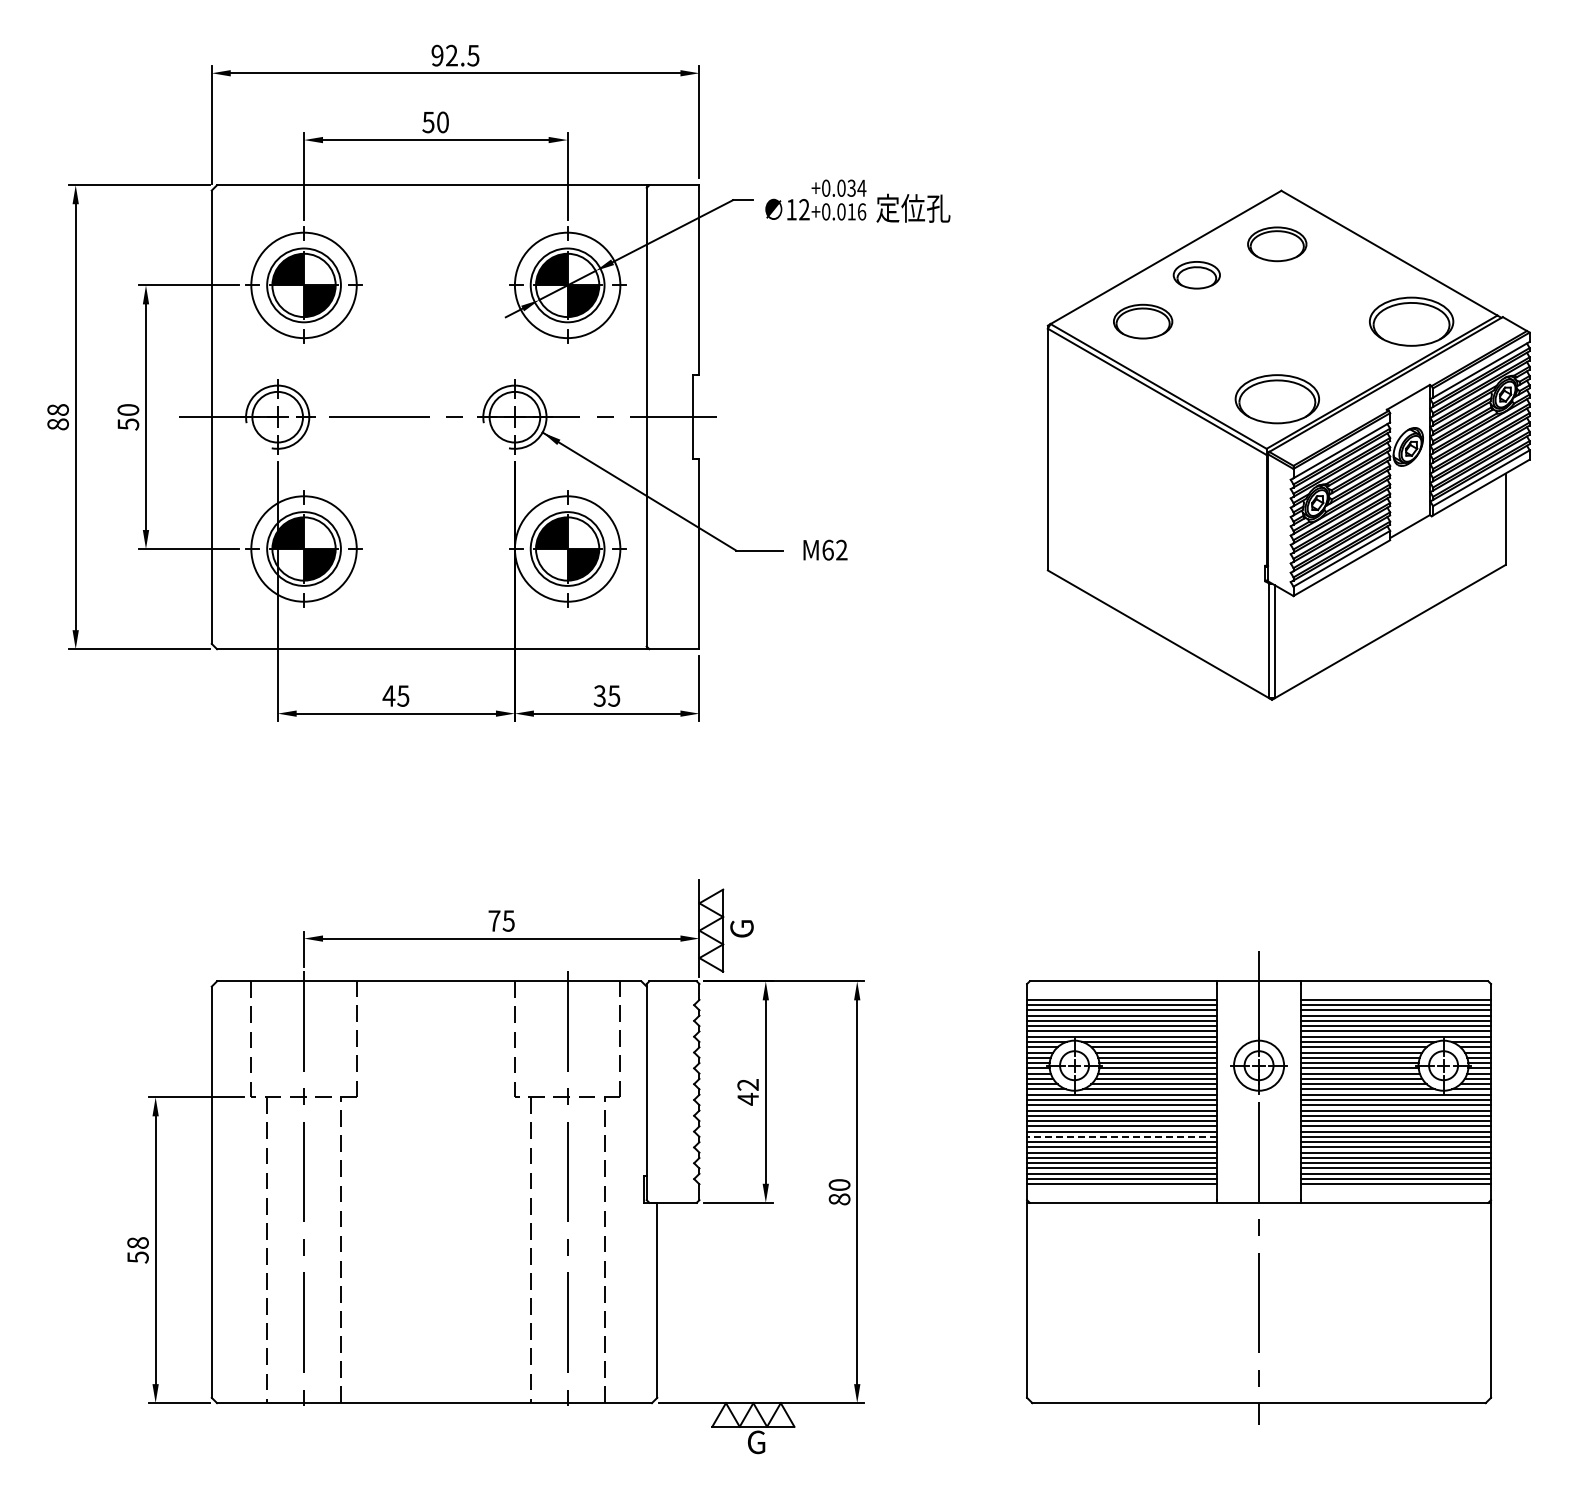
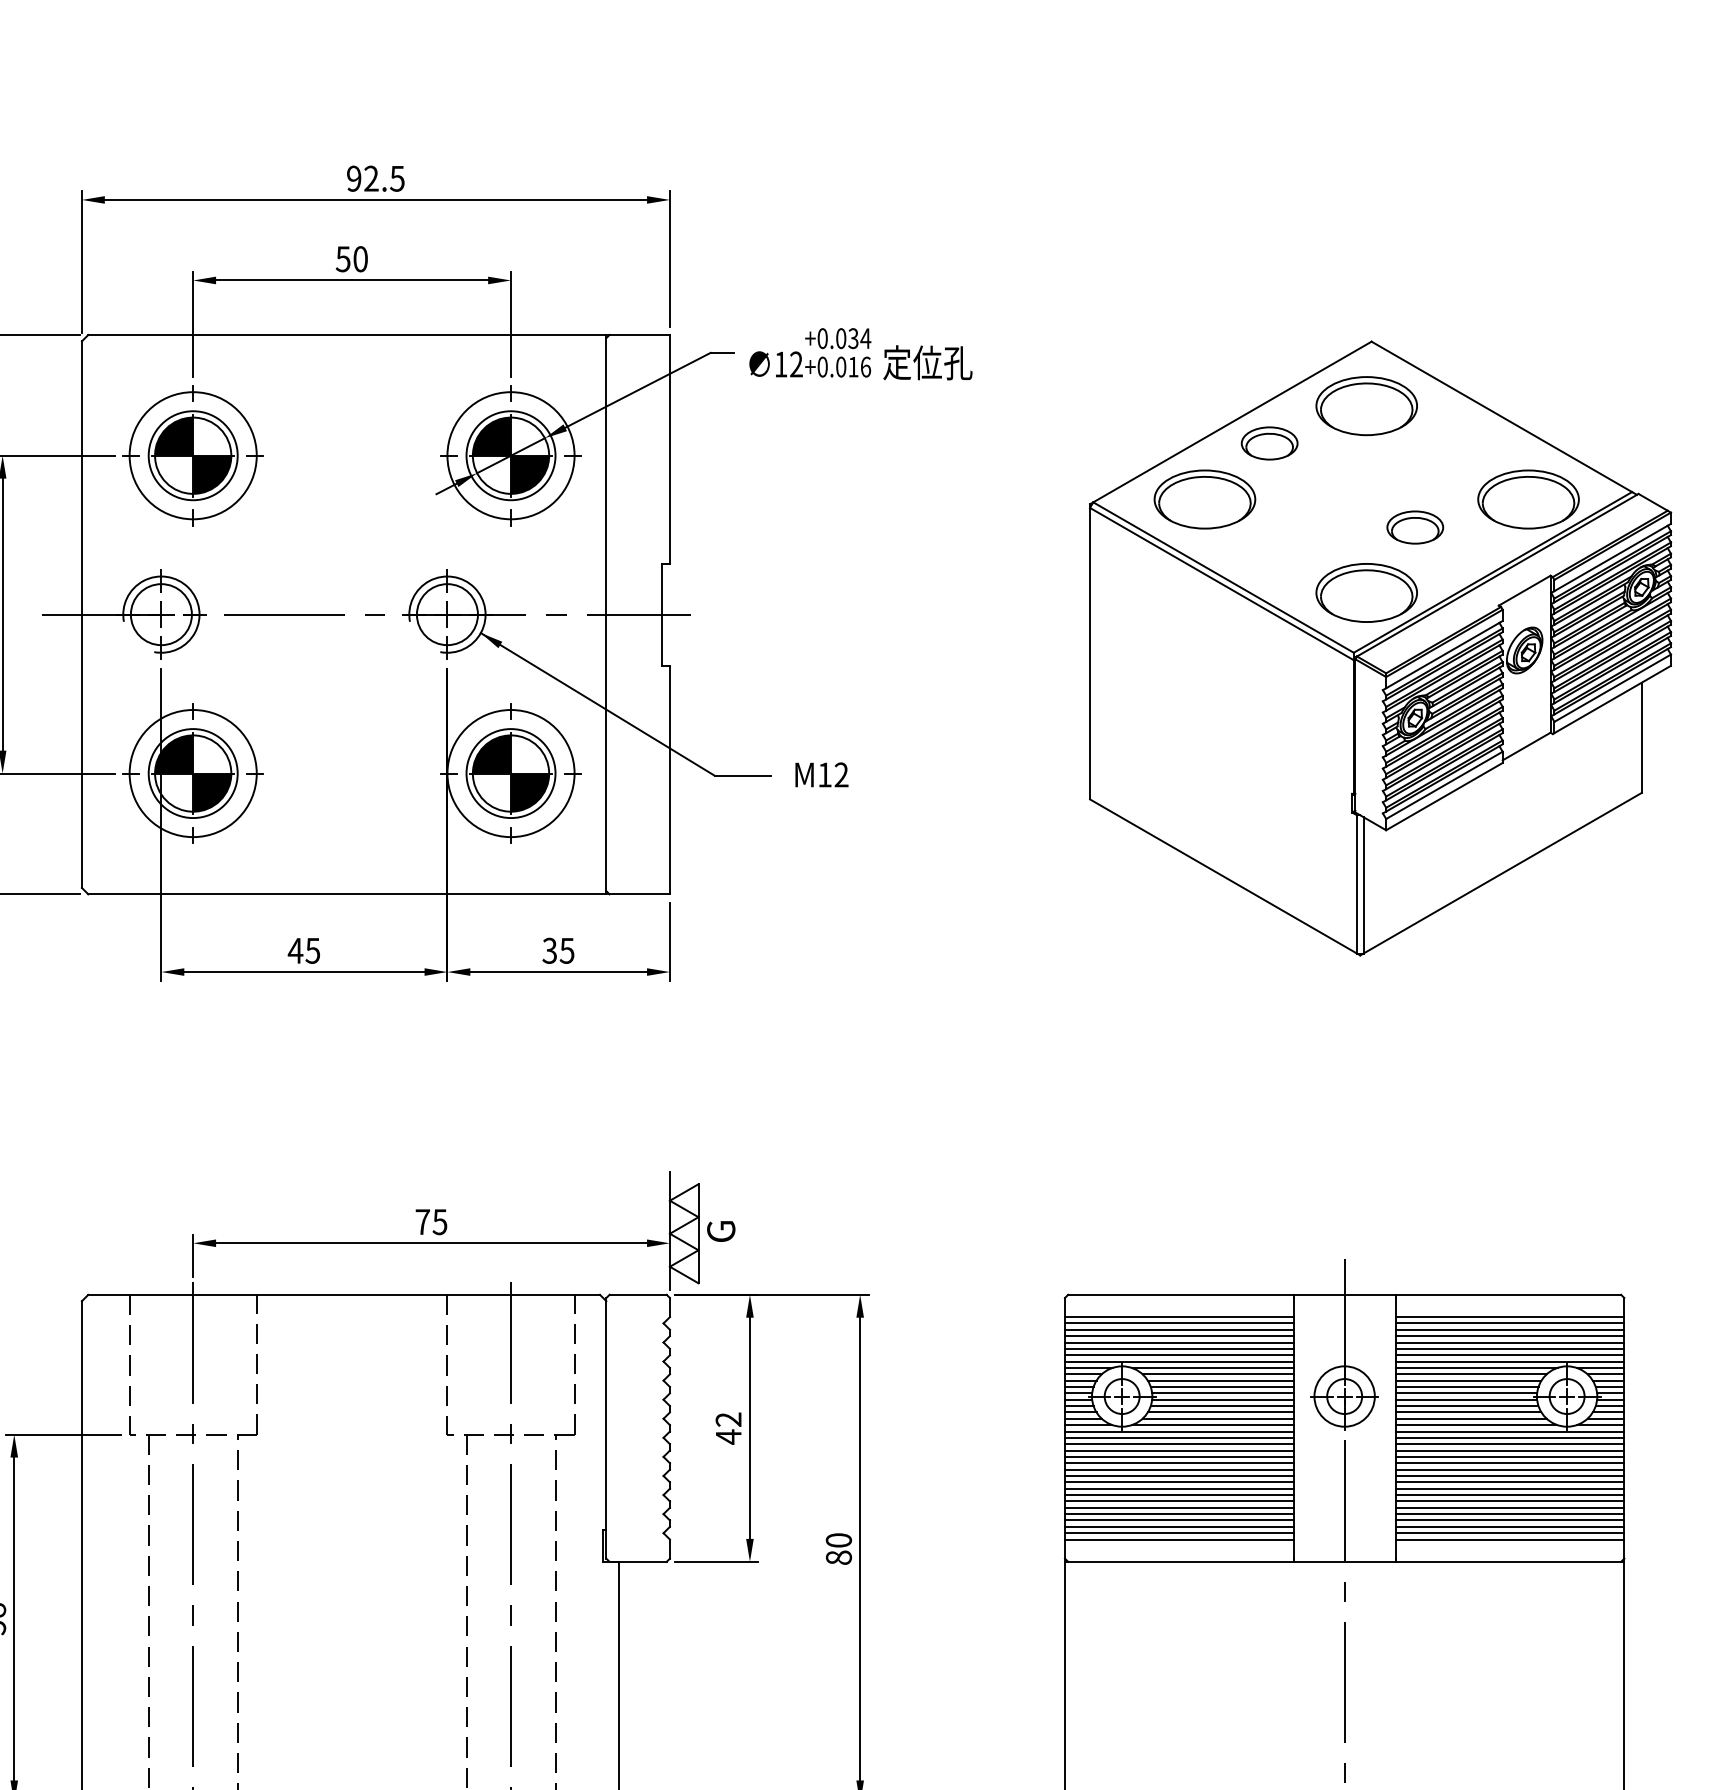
part: (1276, 244) -> (1365, 406), size x1.43
part: (1142, 321) -> (1204, 499), size x1.43
part: (1317, 344) -> (1415, 526), added
text: (827, 549) -> (824, 774), M62 -> M12
line: (1121, 1136) -> (1178, 1481), dashed -> solid

